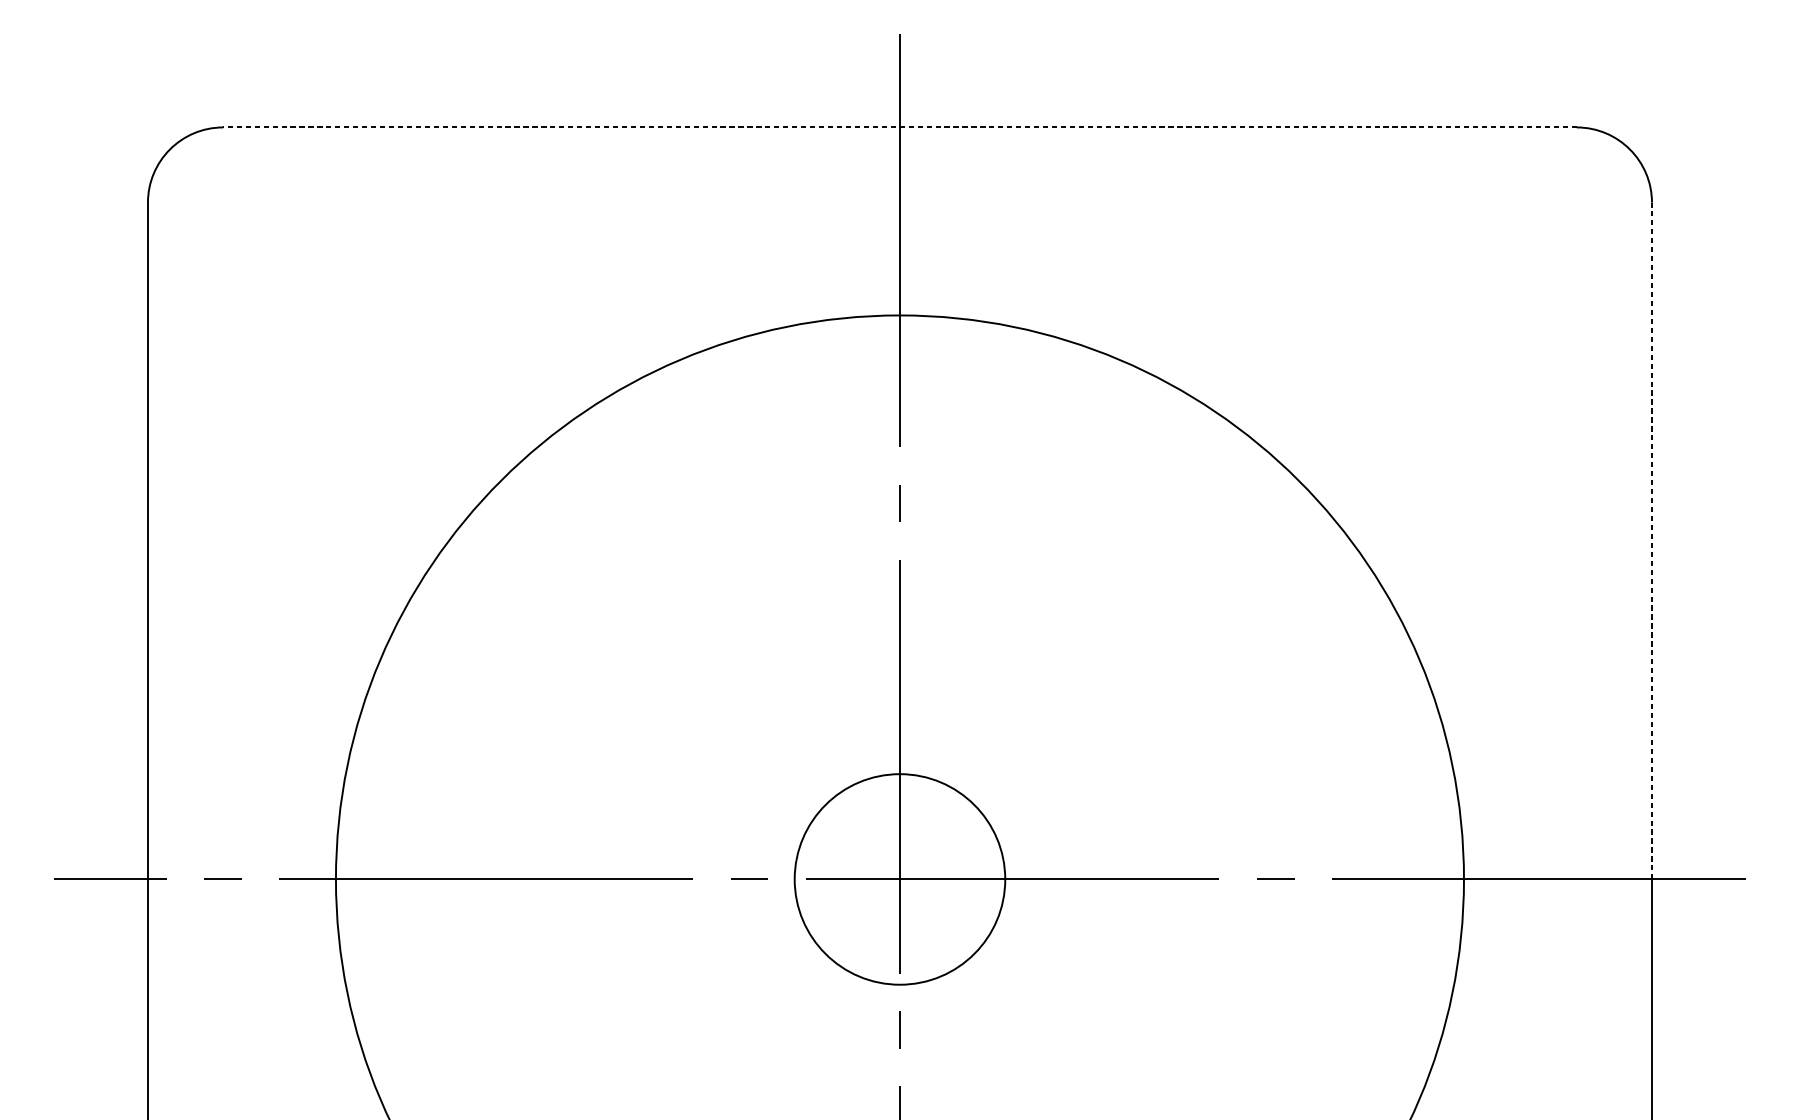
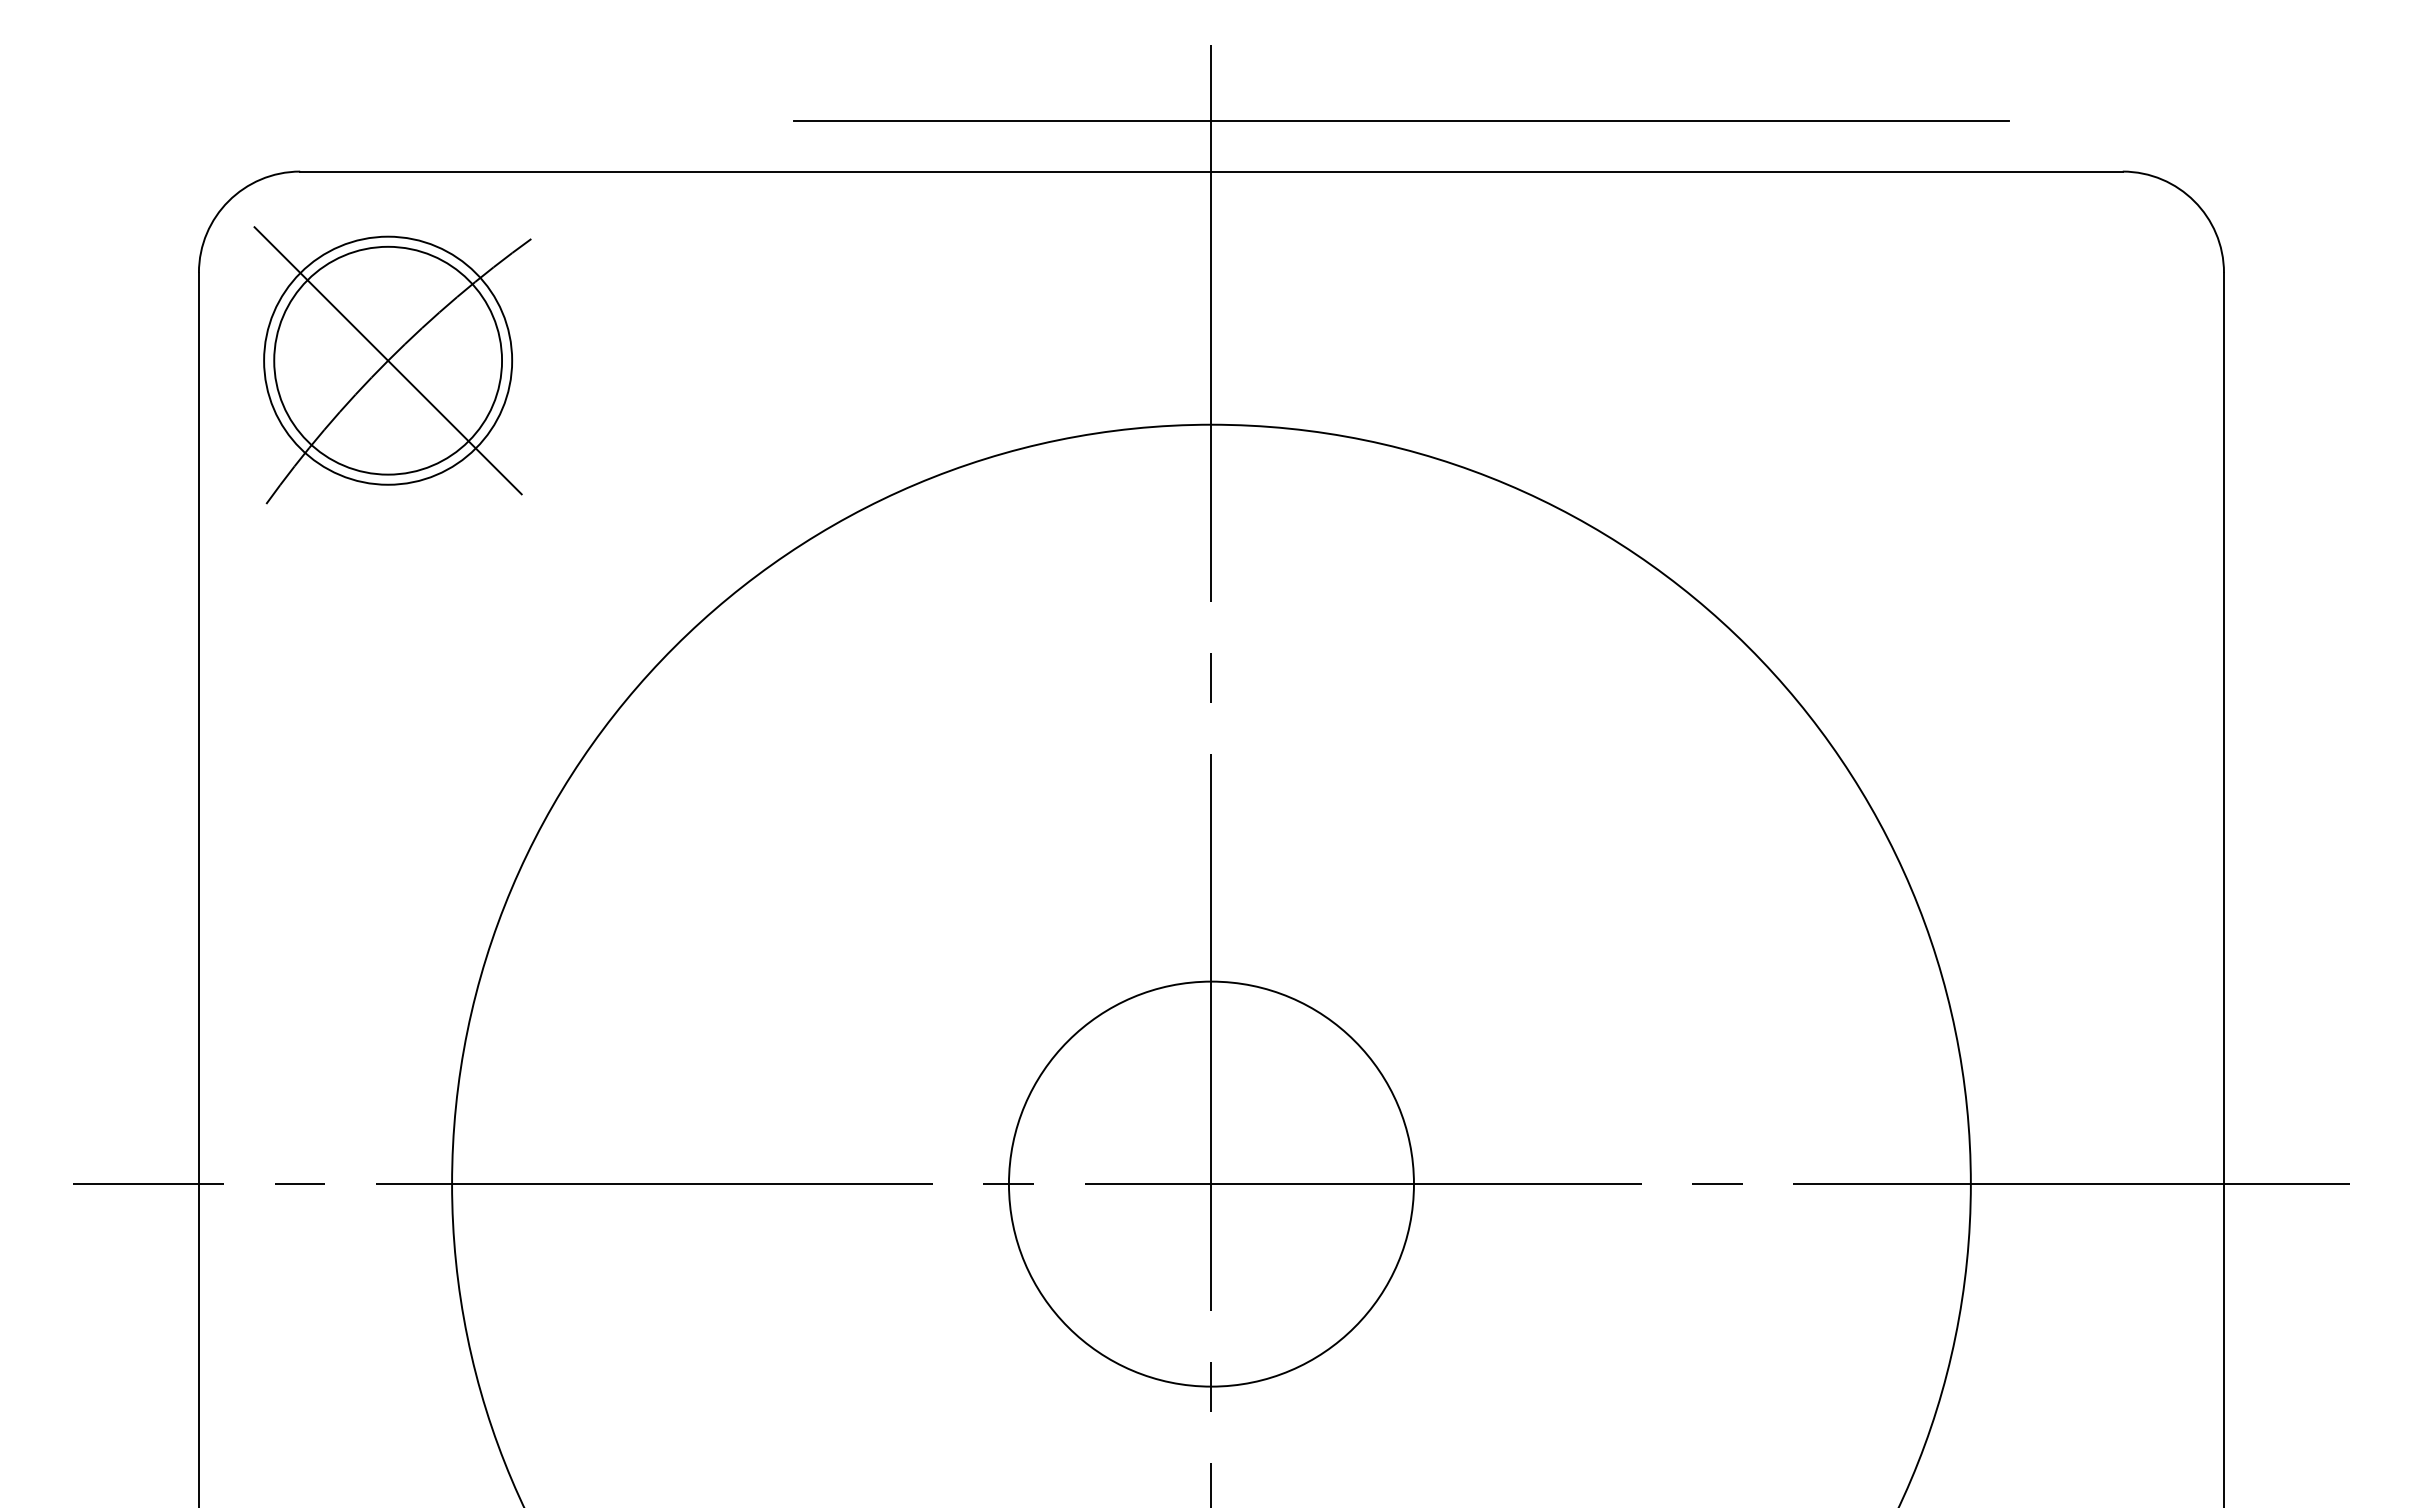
line: (1040, 89) -> (1400, 120), added
line: (899, 127) -> (1210, 171), dashed -> solid
part: (291, 271) -> (392, 365), added
line: (1652, 541) -> (2224, 728), dashed -> solid
circle: (899, 878) -> (1210, 1183), size x1.43

